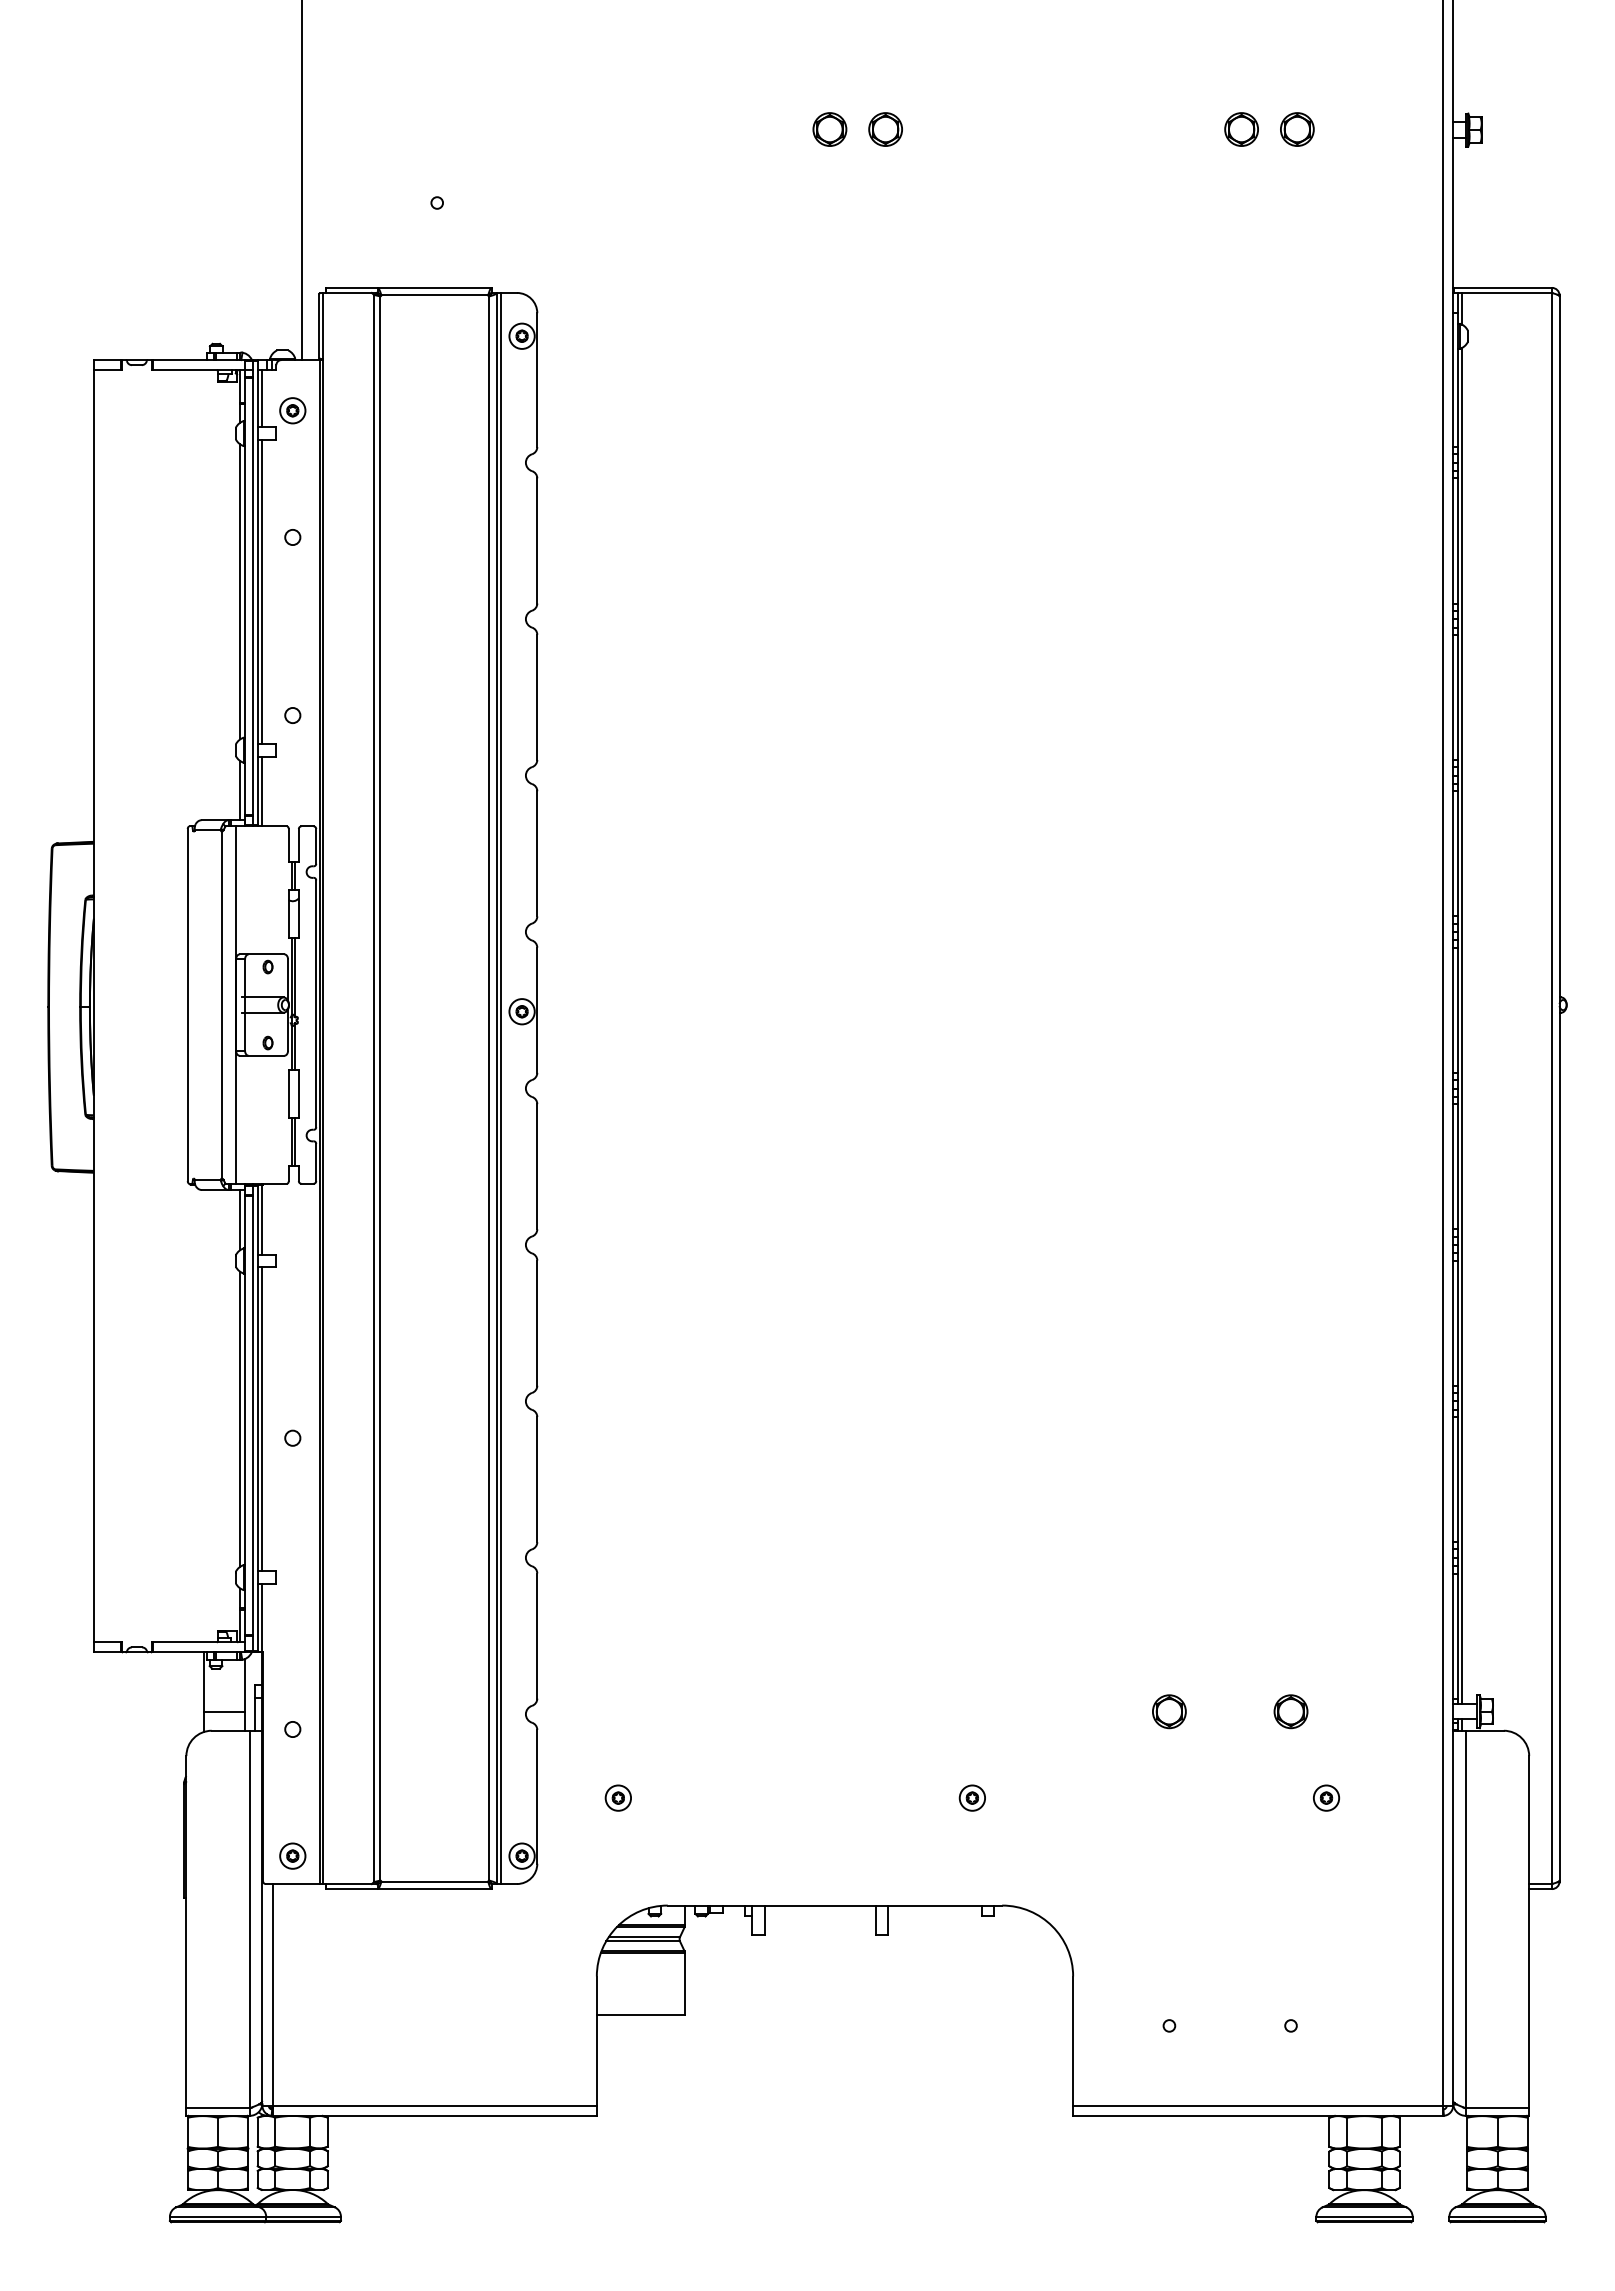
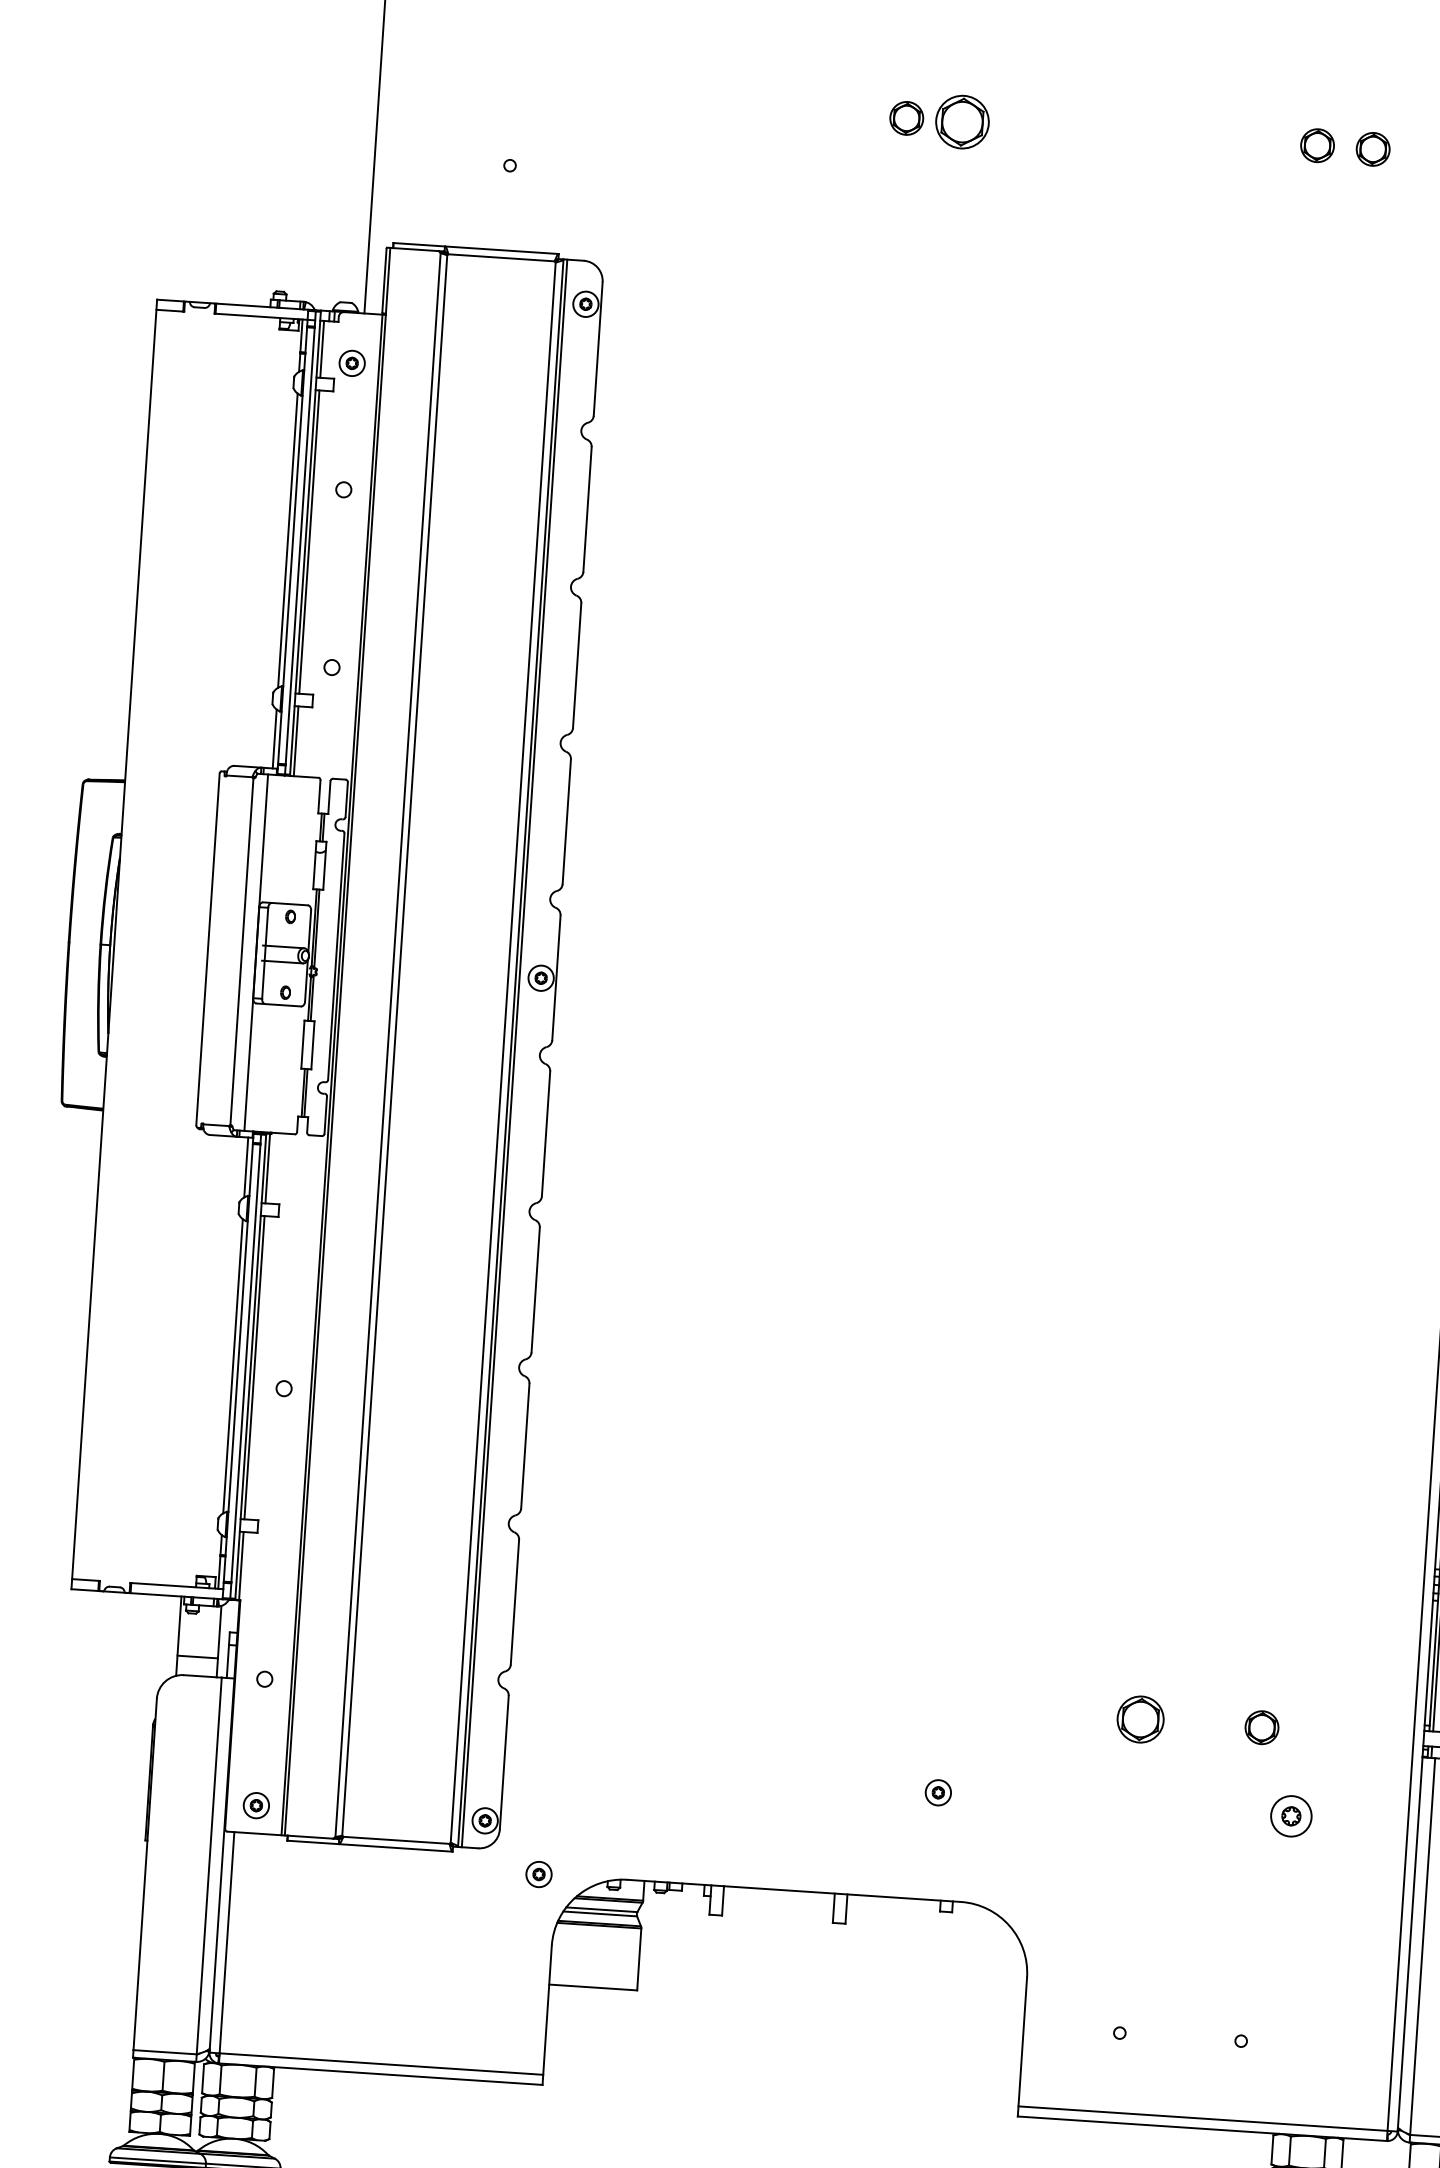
part: (885, 129) -> (962, 122), size x1.6
part: (1169, 1711) -> (1140, 1719), size x1.4
part: (617, 1797) -> (538, 1873), moved
part: (1326, 1797) -> (1291, 1815), size x1.6

